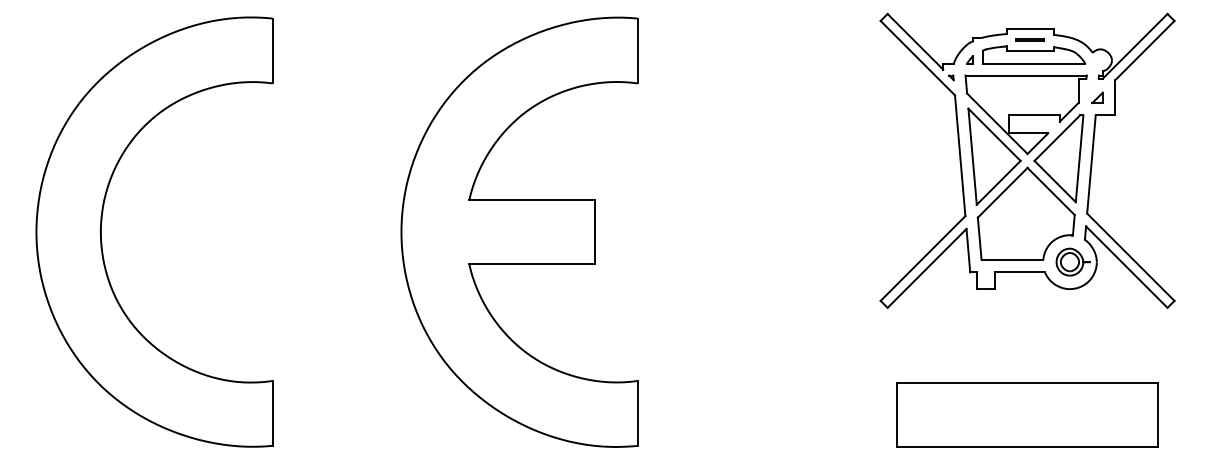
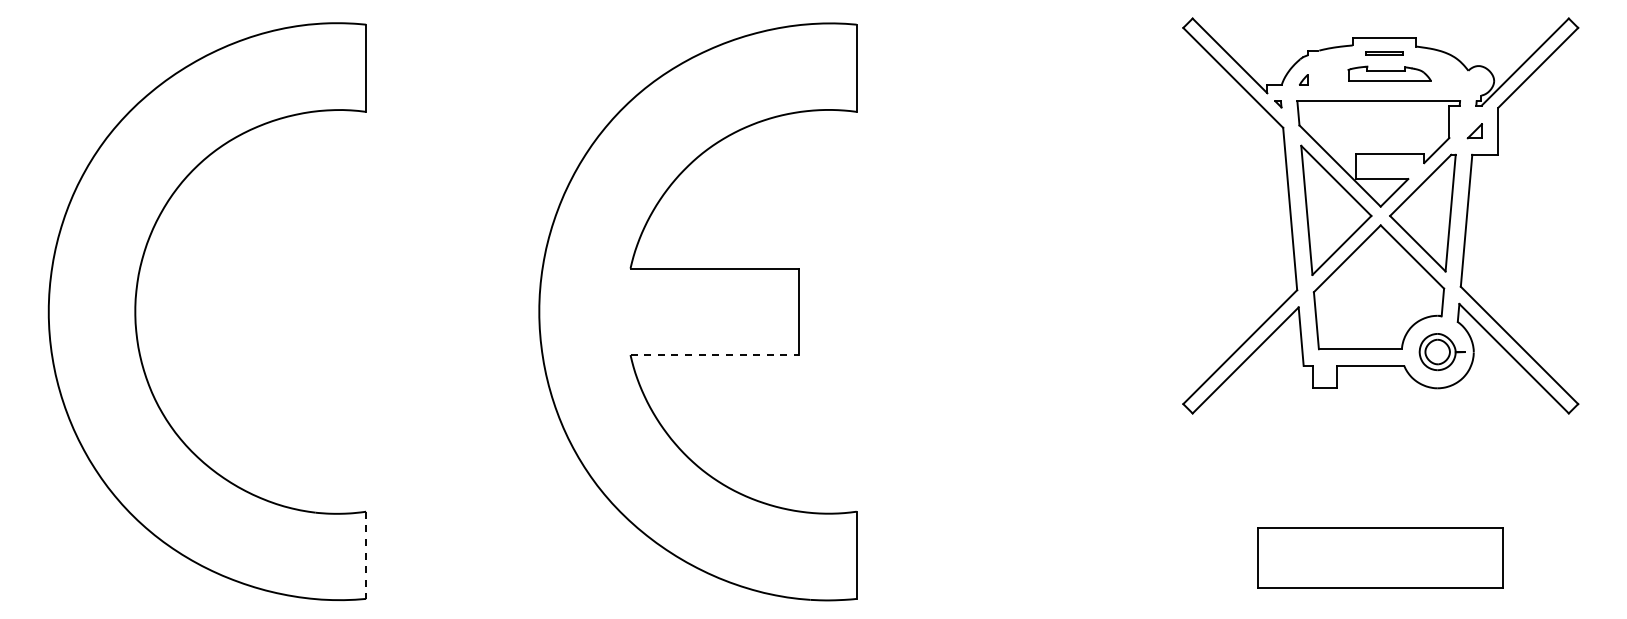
part: (1034, 54) -> (1389, 73), size x0.6
line: (532, 264) -> (715, 355), solid -> dashed
line: (272, 413) -> (366, 555), solid -> dashed
part: (1027, 415) -> (1380, 557), size x0.7

